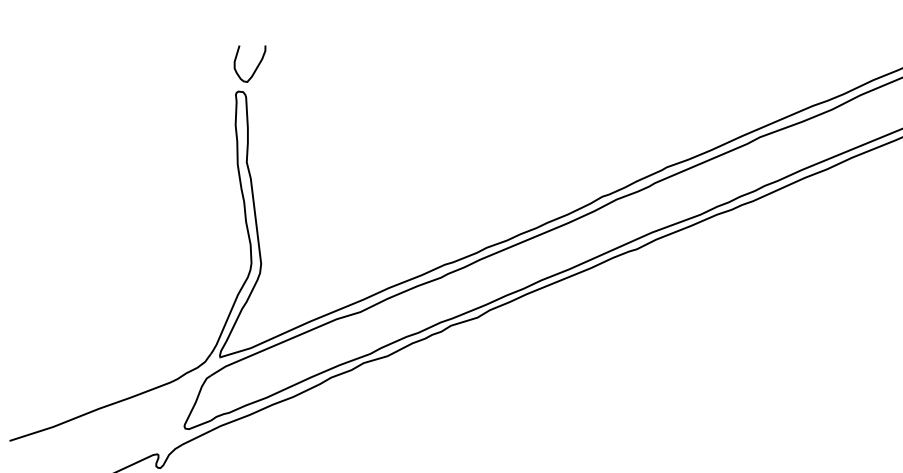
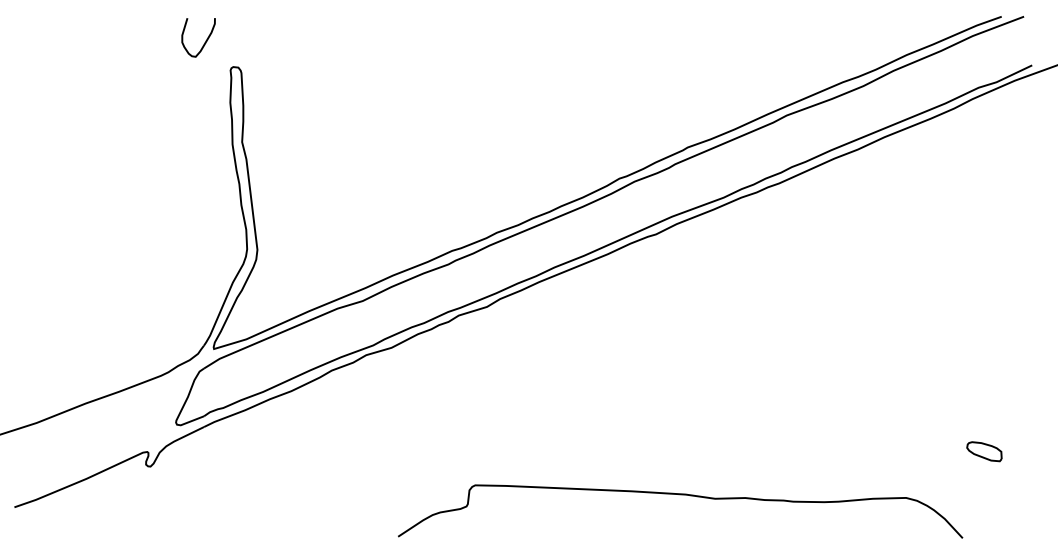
curve: (256, 66) -> (205, 40), moved

